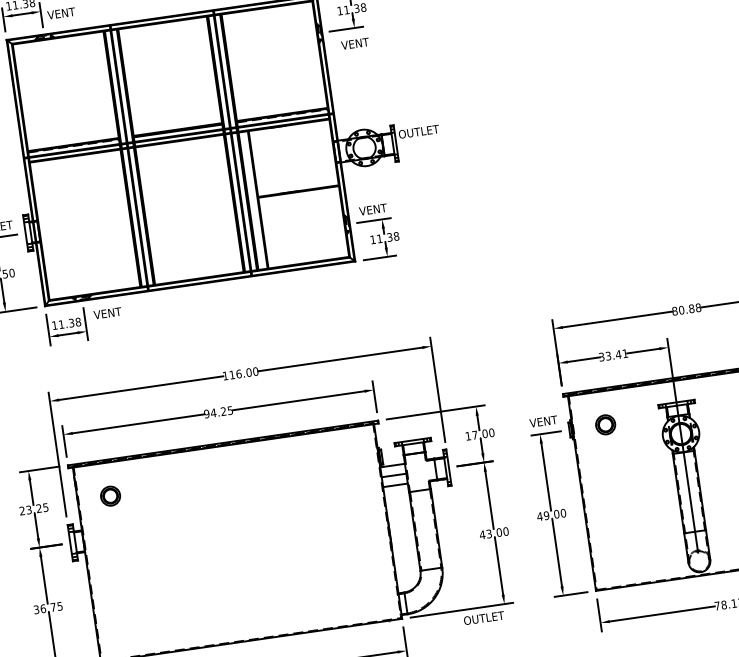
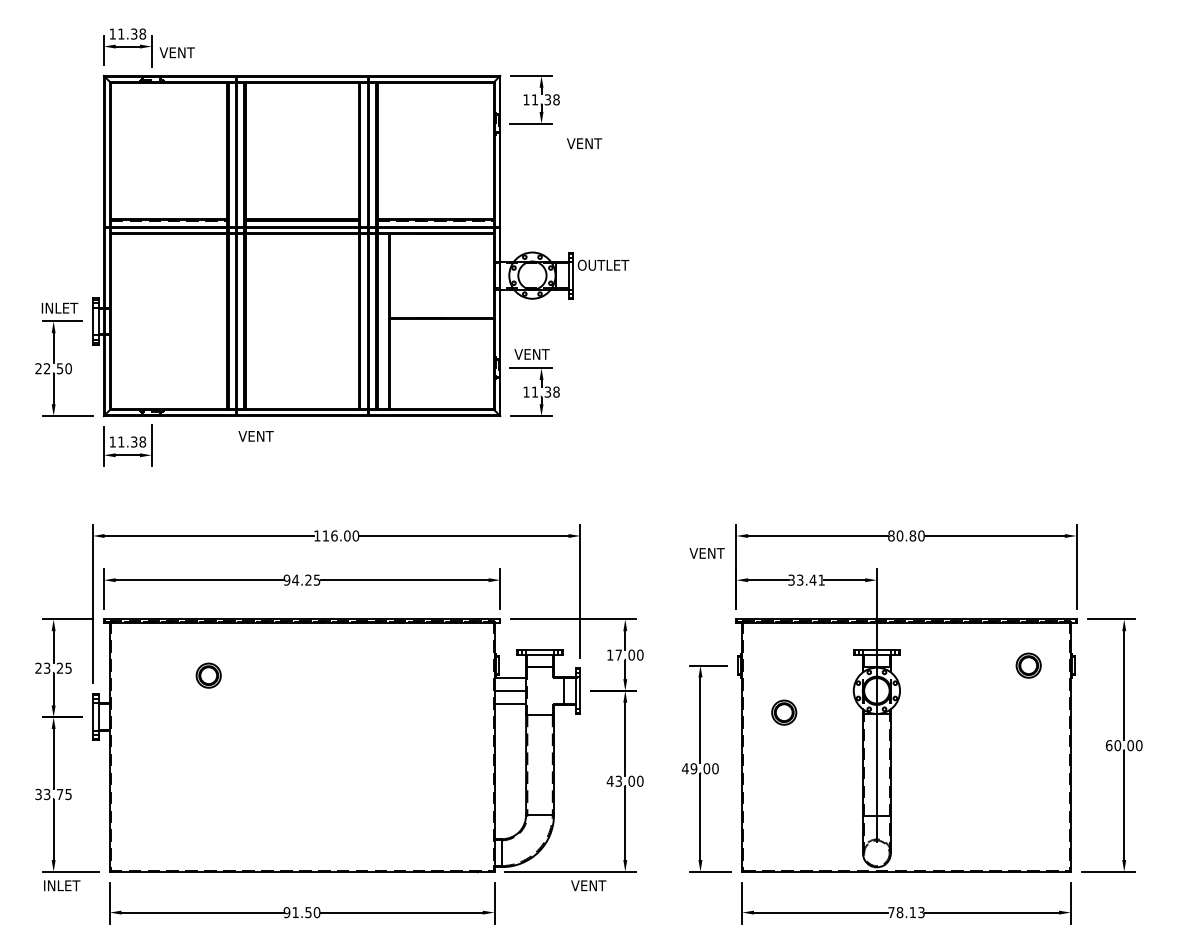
text: (355, 43) -> (584, 143), moved
text: (698, 307) -> (921, 535), 80.88 -> 80.80
text: (107, 313) -> (255, 436), moved
text: (543, 421) -> (706, 553), moved
part: (605, 424) -> (784, 712), moved
part: (110, 496) -> (208, 675), moved
text: (42, 608) -> (46, 794), 36.75 -> 33.75
text: (483, 618) -> (596, 885), OUTLET -> VENT

